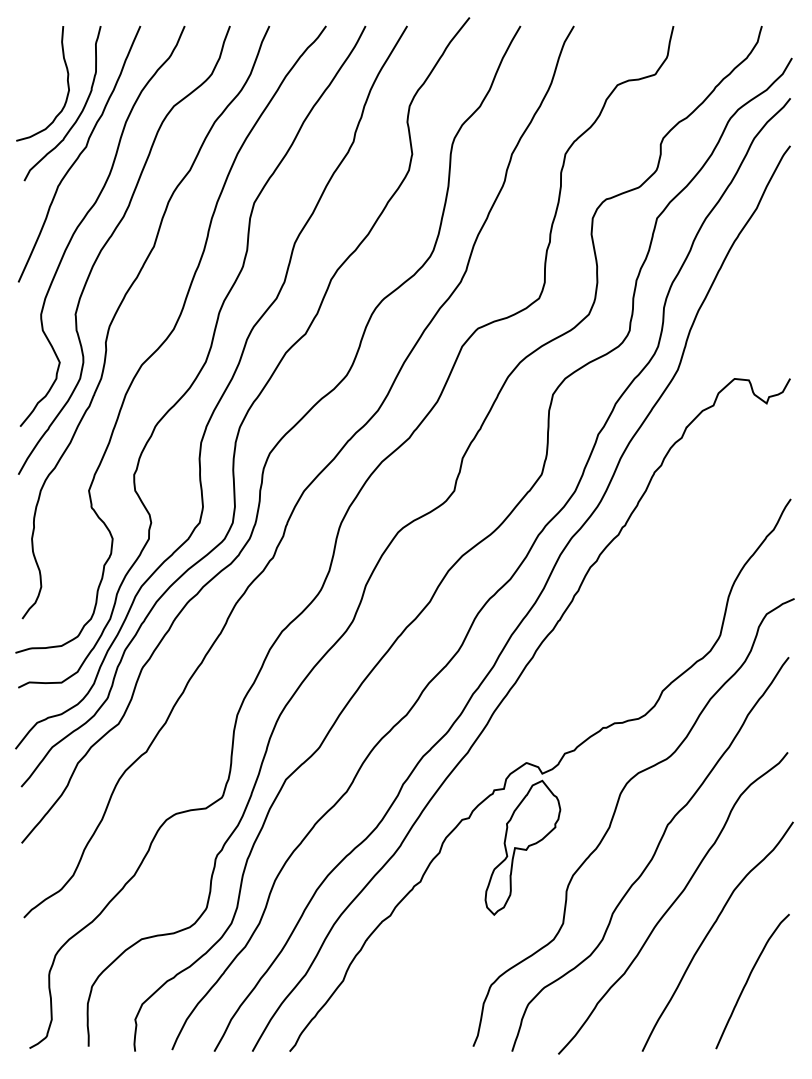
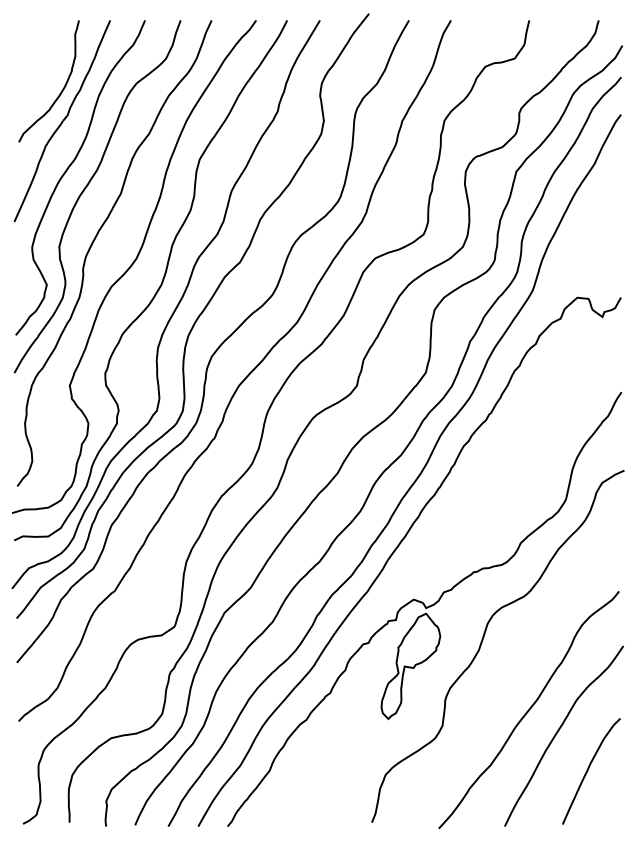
curve: (66, 83) -> (52, 65), removed
curve: (652, 855) -> (512, 672), removed

